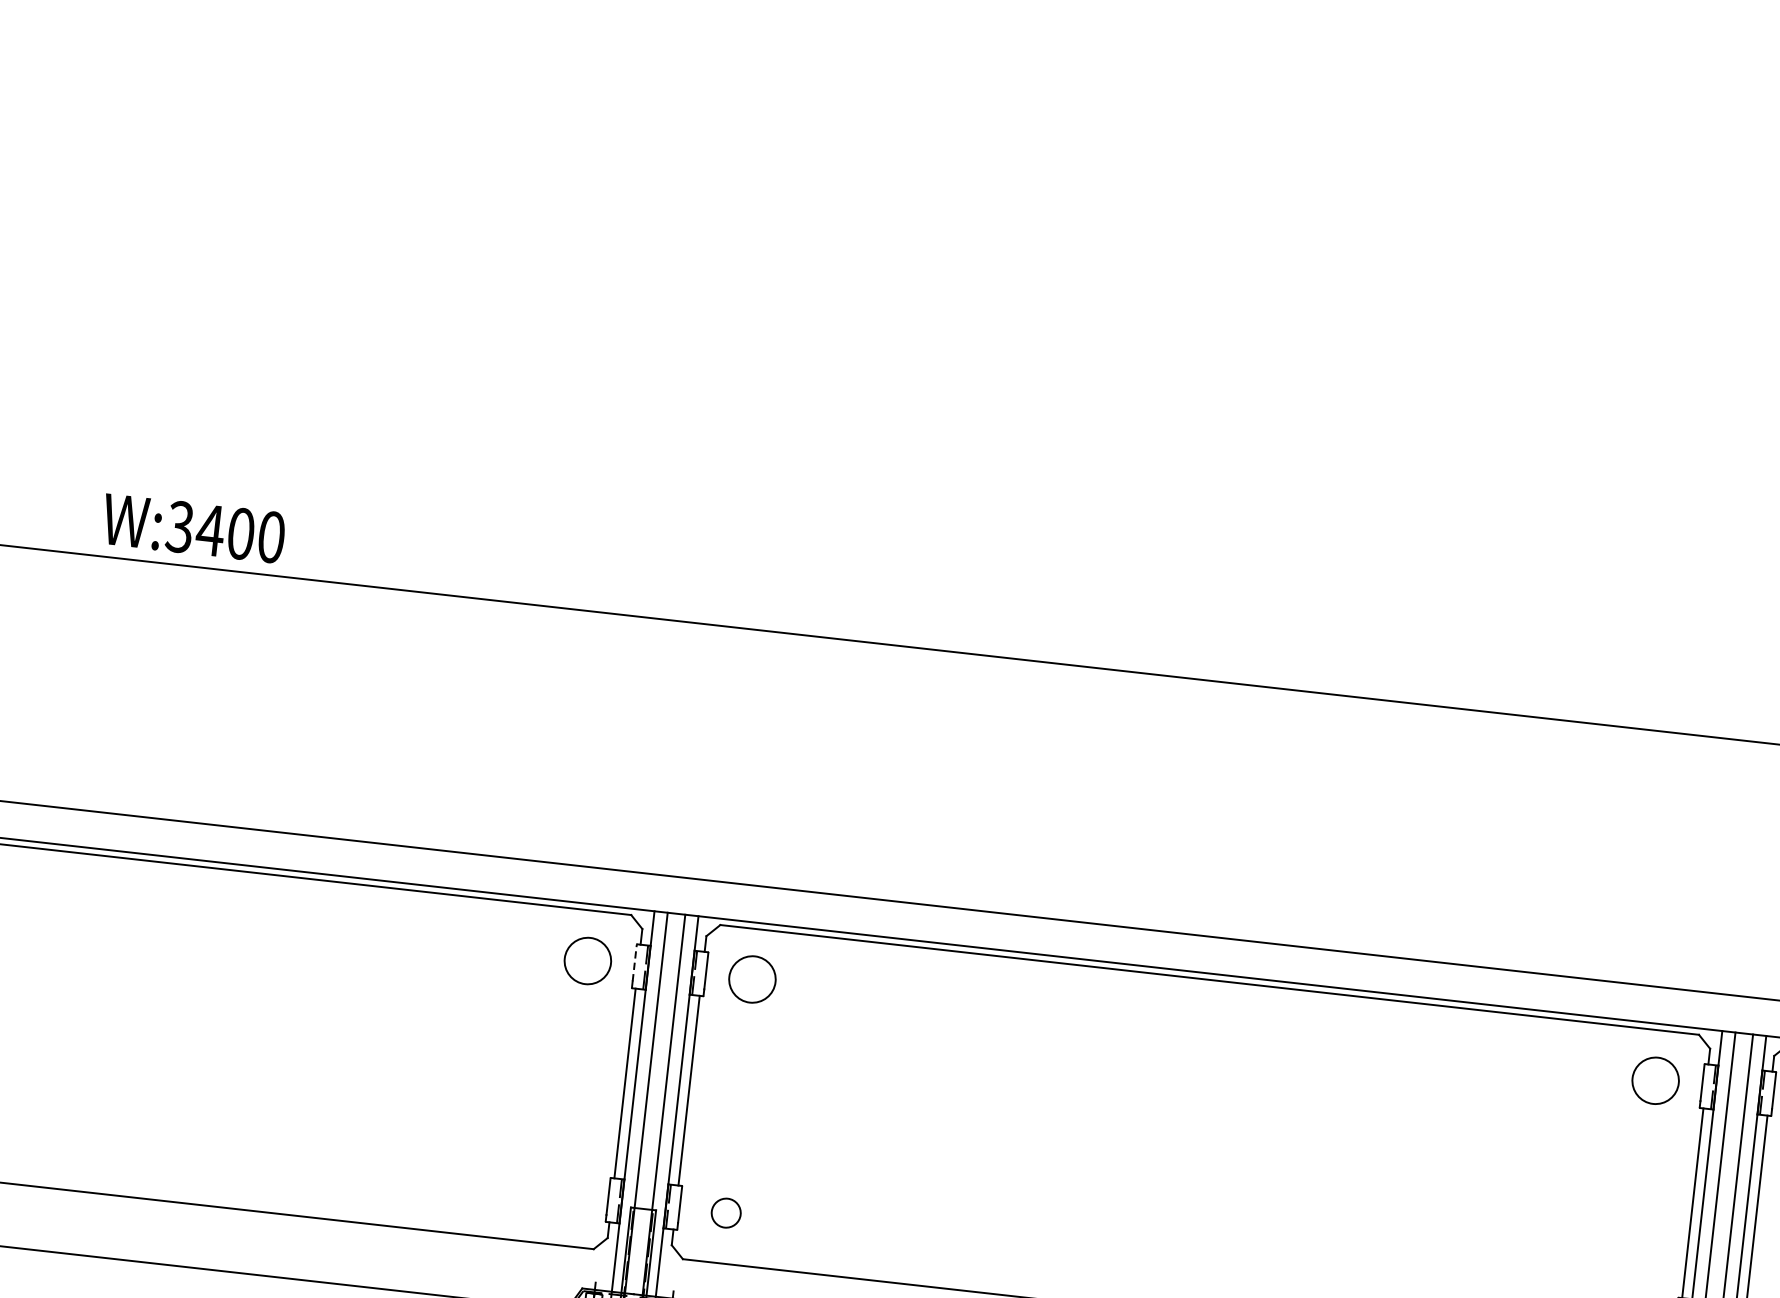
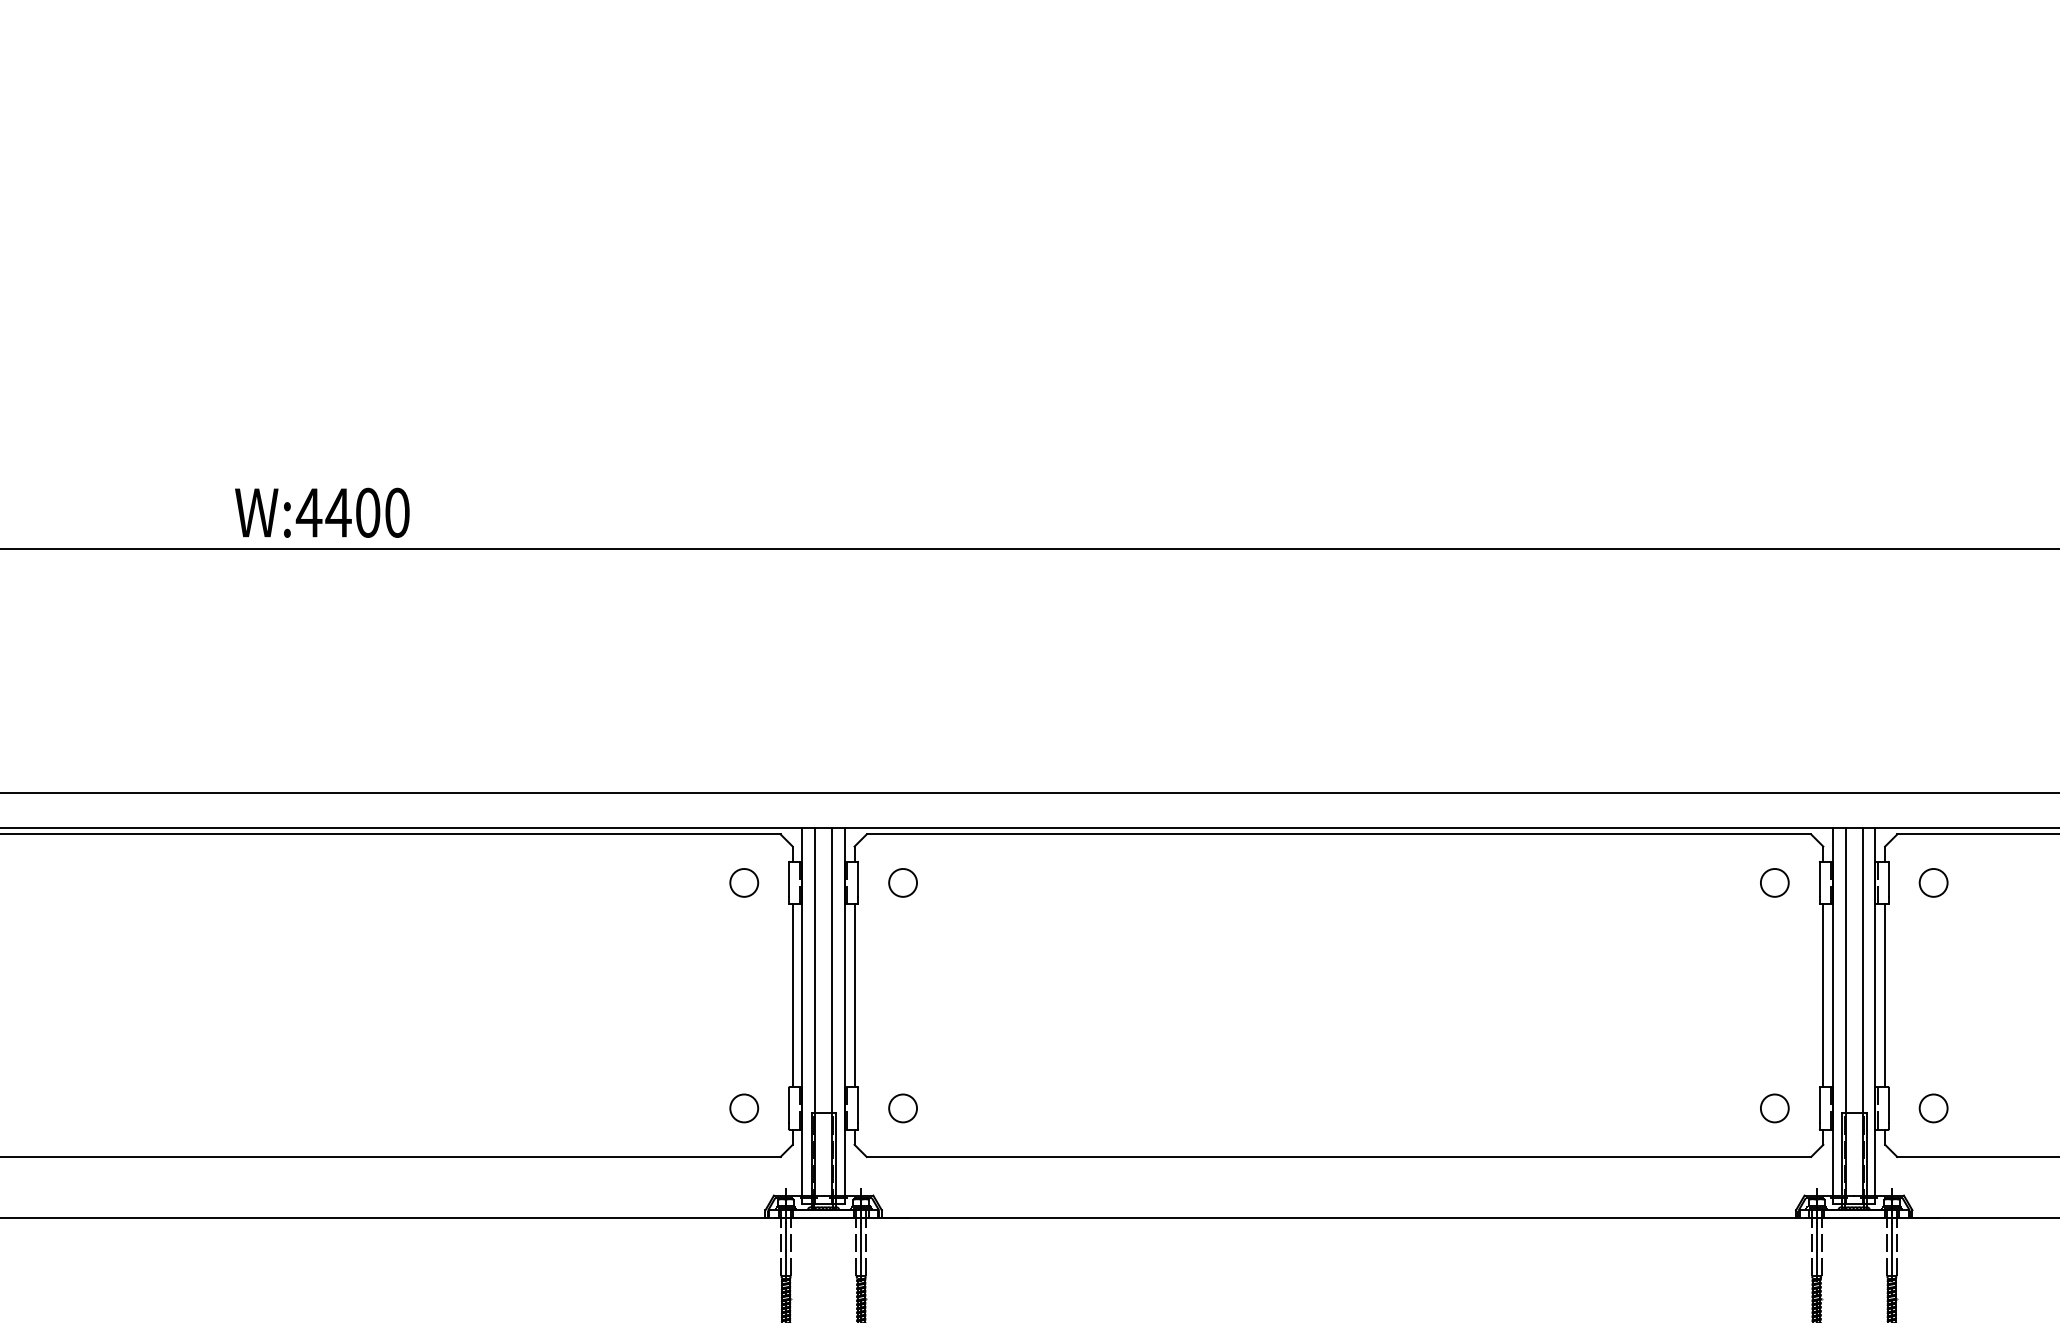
text: (179, 526) -> (308, 512), W:3400 -> W:4400
circle: (588, 960) -> (744, 882), size x0.62
line: (635, 962) -> (789, 879), dashed -> solid
circle: (752, 979) -> (903, 882), size x0.62
circle: (1655, 1080) -> (1774, 882), size x0.62
circle: (561, 1194) -> (744, 1108), added

